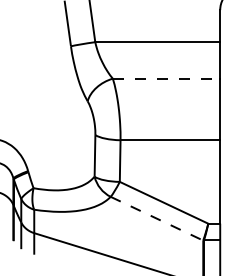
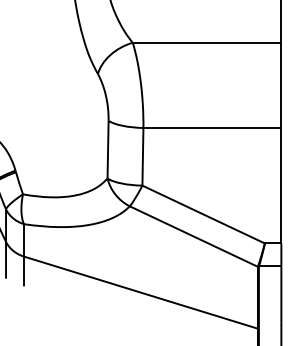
line: (166, 78) -> (207, 42), dashed -> solid
line: (157, 218) -> (194, 236), dashed -> solid

